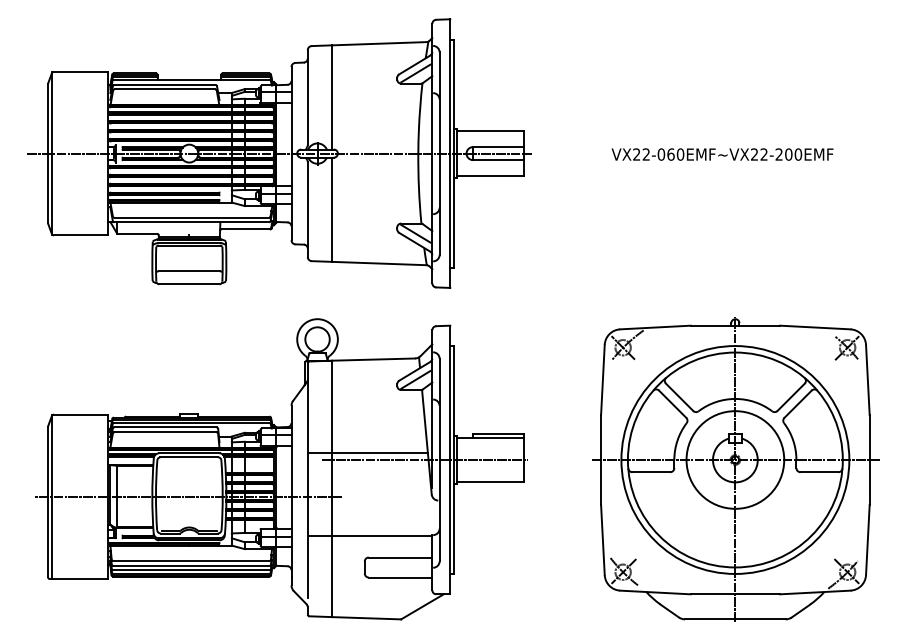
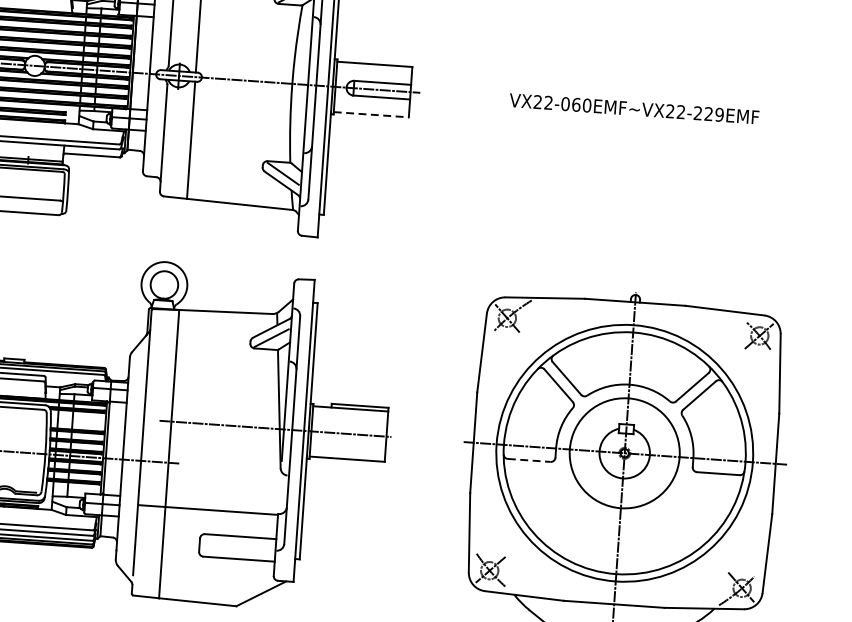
text: (793, 154) -> (714, 114), VX22-060EMF~VX22-200EMF -> VX22-060EMF~VX22-229EMF
line: (490, 176) -> (371, 115), solid -> dashed
line: (367, 453) -> (211, 417), removed
line: (651, 472) -> (529, 460), solid -> dashed

